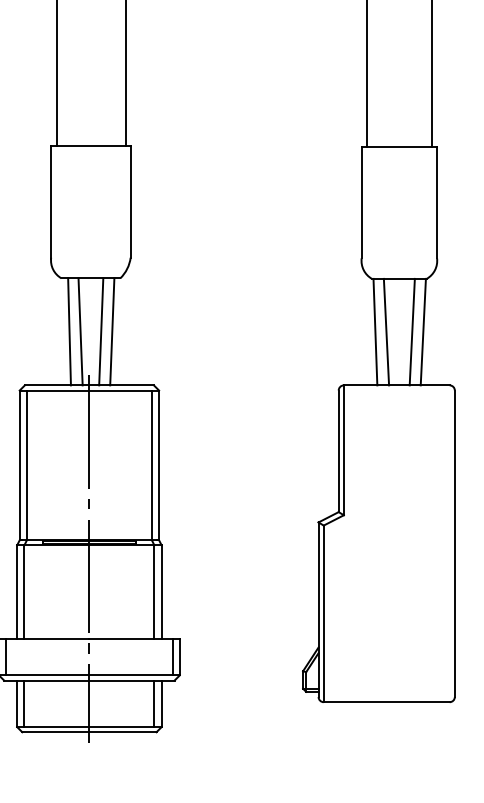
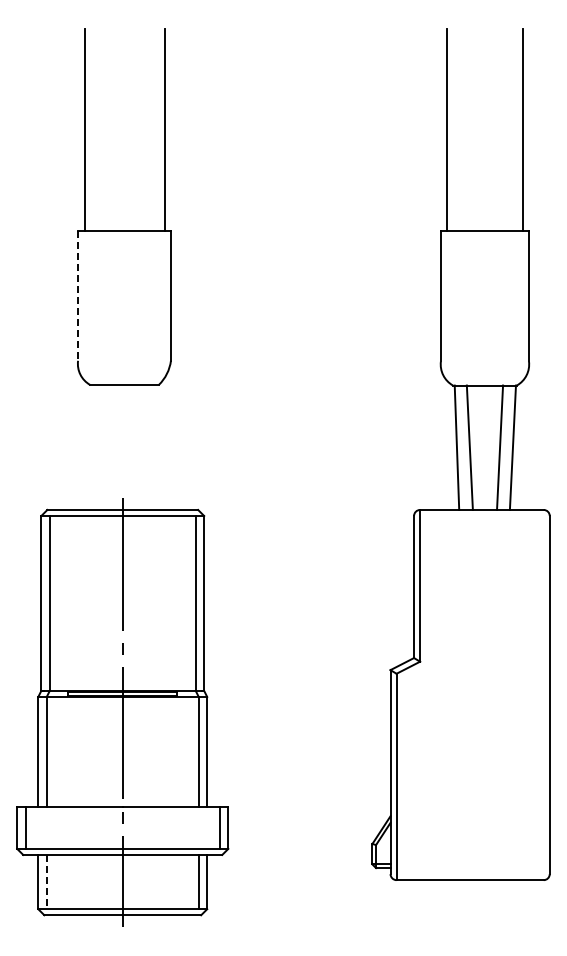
line: (51, 202) -> (78, 296), solid -> dashed
line: (69, 331) -> (99, 446), removed
line: (80, 331) -> (112, 446), removed
line: (101, 331) -> (136, 446), removed
line: (112, 331) -> (149, 446), removed
line: (24, 704) -> (46, 882), solid -> dashed

